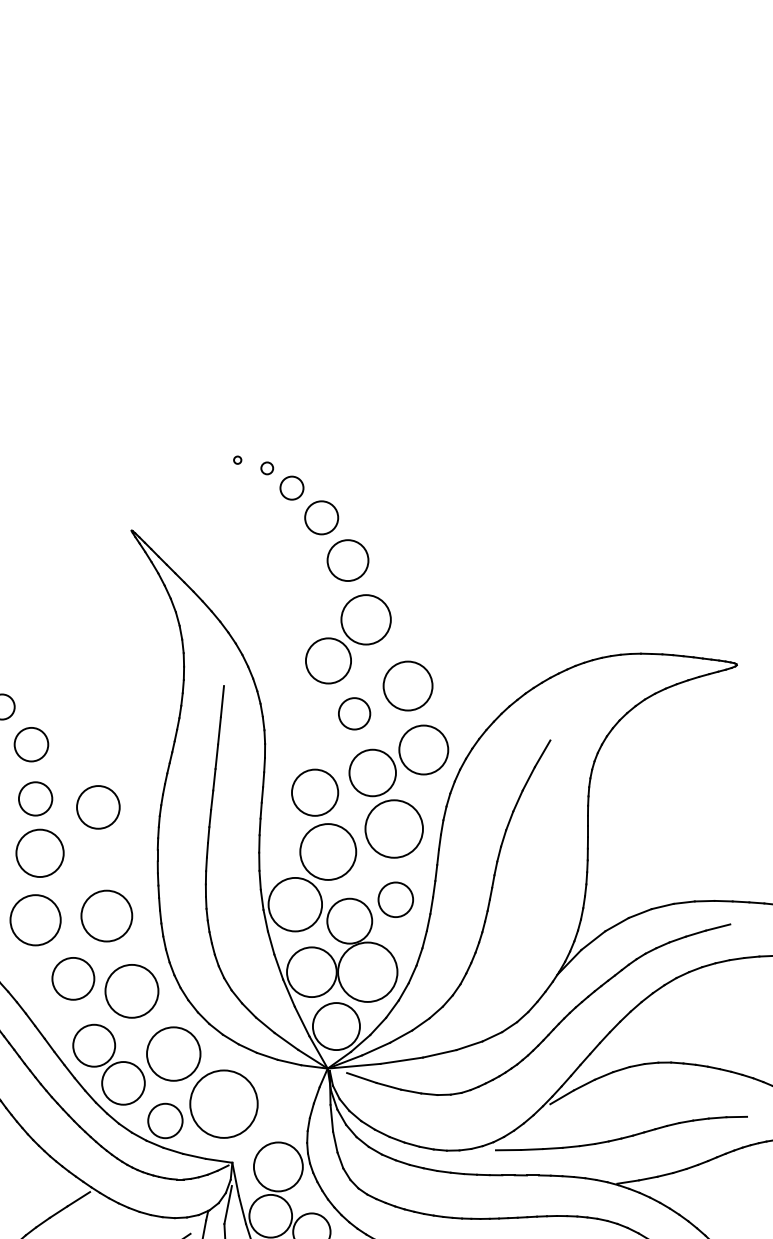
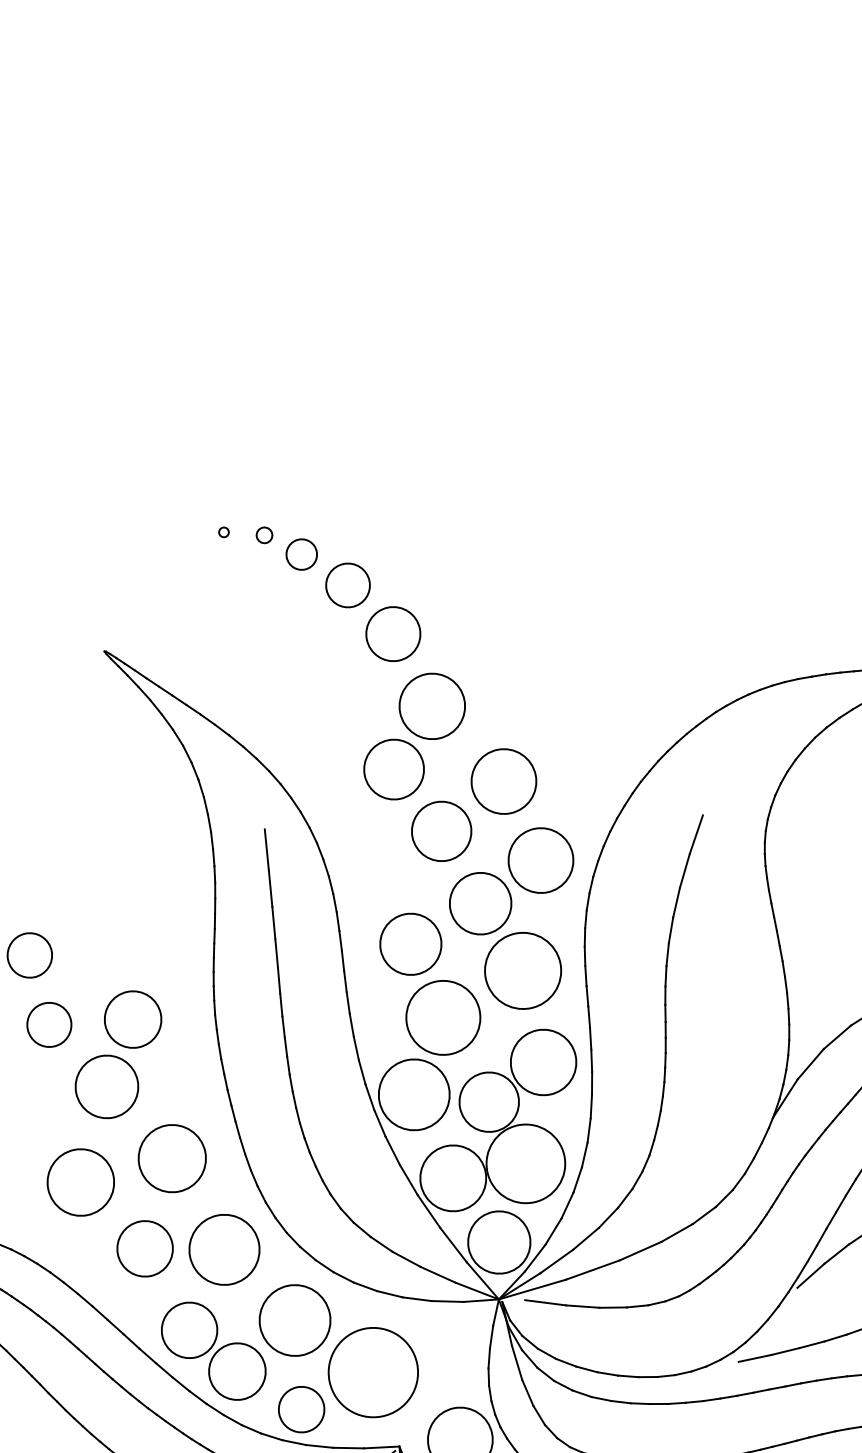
circle: (354, 713) -> (441, 831), size x1.43
circle: (39, 852) -> (105, 1085), moved
circle: (395, 899) -> (543, 1062), size x1.43

